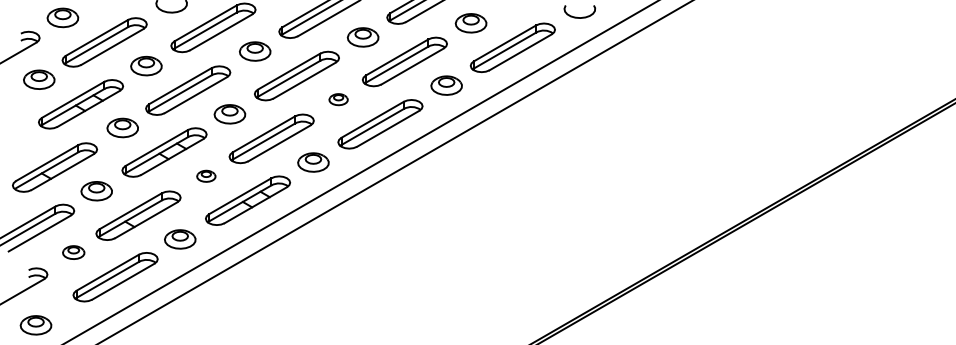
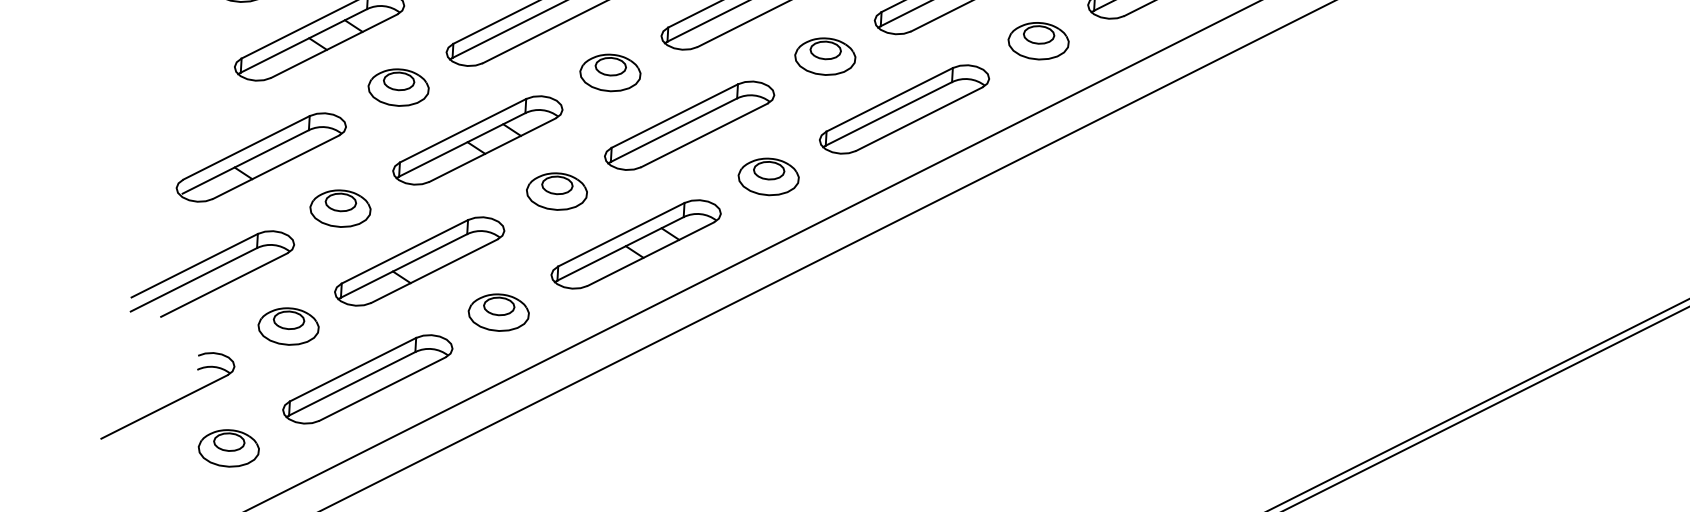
part: (338, 99) -> (825, 56), size x1.67
part: (206, 176) -> (557, 192), size x1.67
part: (73, 252) -> (288, 326), size x1.43
part: (35, 325) -> (227, 448), moved

